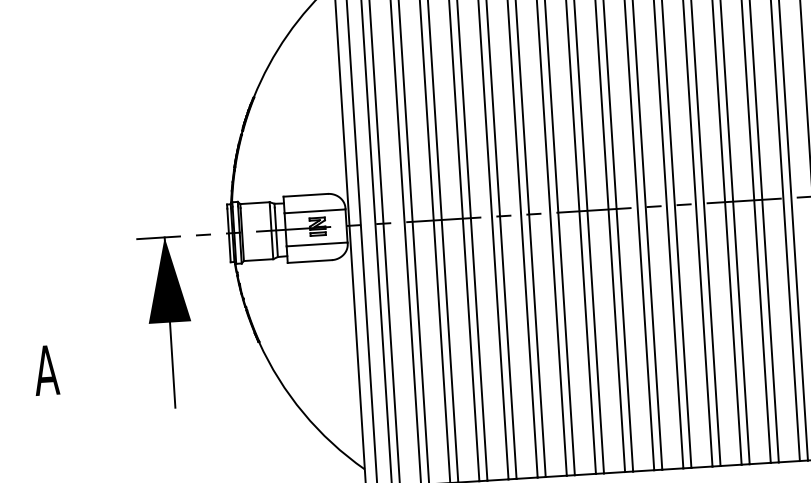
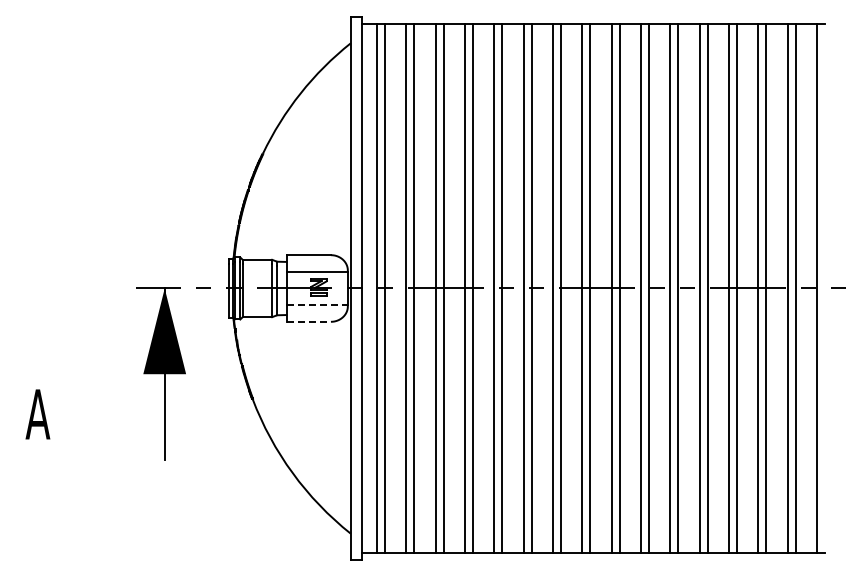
line: (317, 244) -> (317, 305), solid -> dashed
line: (310, 261) -> (309, 321), solid -> dashed

